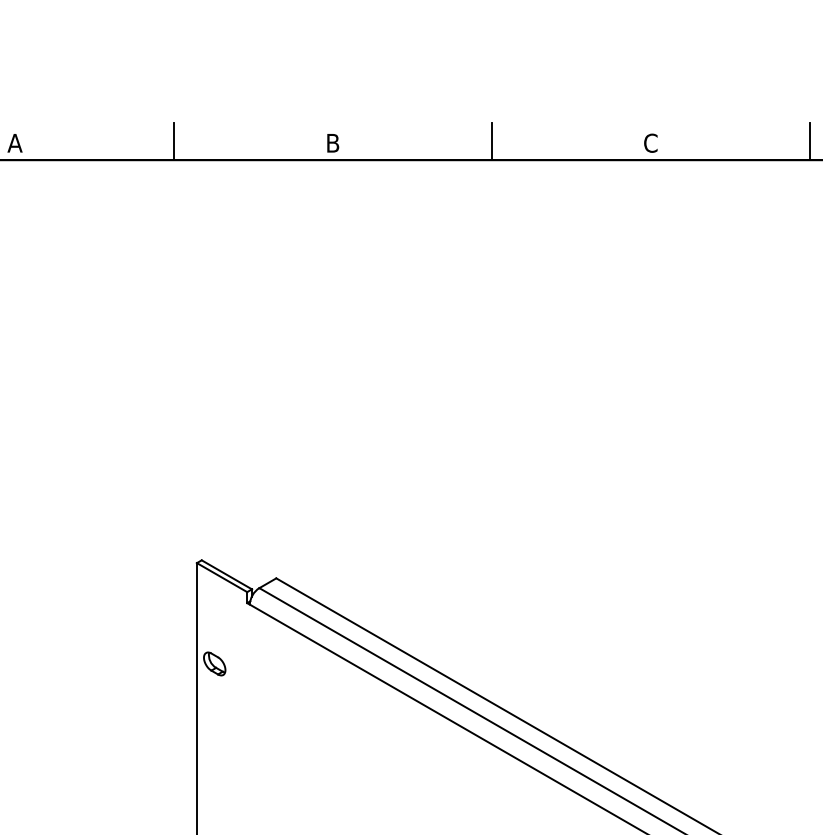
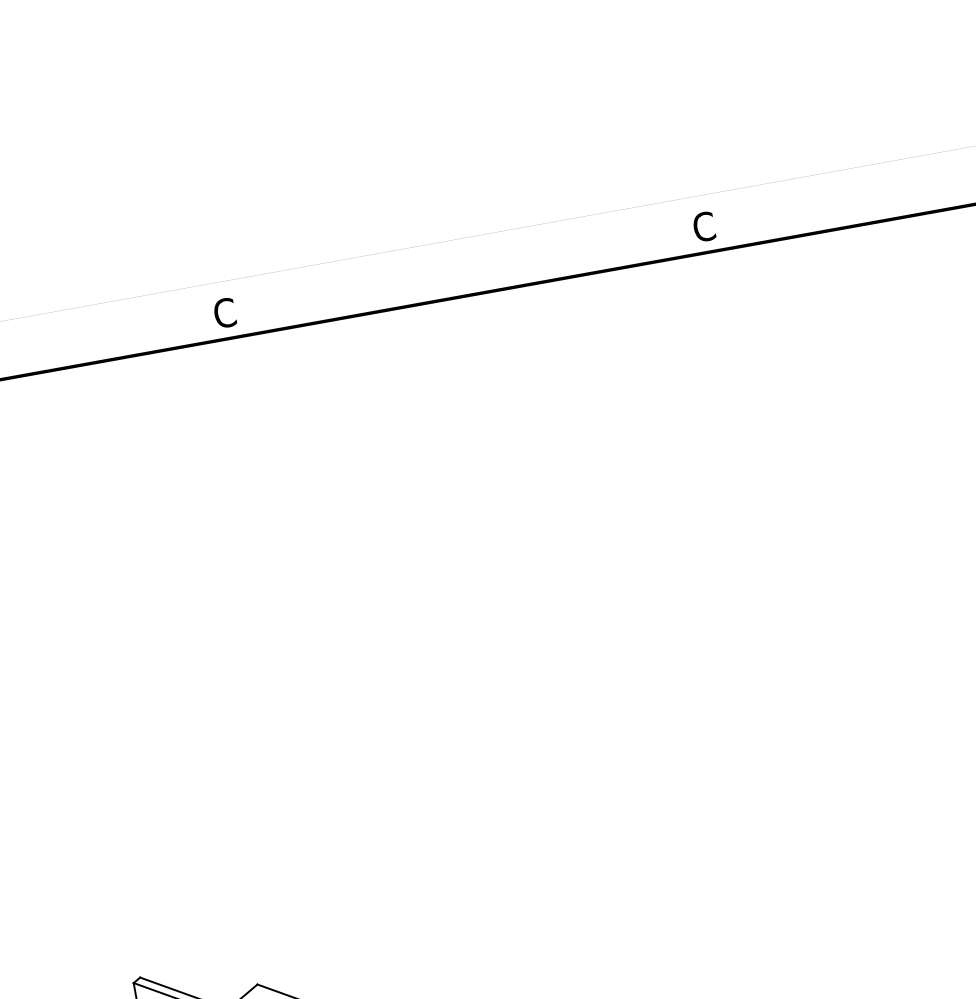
line: (491, 141) -> (463, 267), removed
line: (809, 141) -> (942, 181), removed
text: (332, 142) -> (223, 312), B -> C

